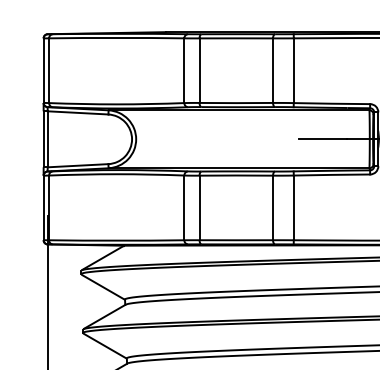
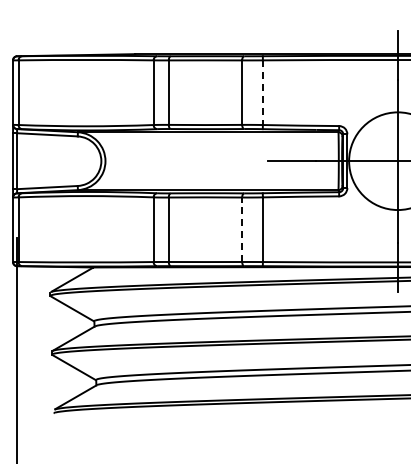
line: (293, 71) -> (262, 93), solid -> dashed
line: (273, 207) -> (242, 229), solid -> dashed

